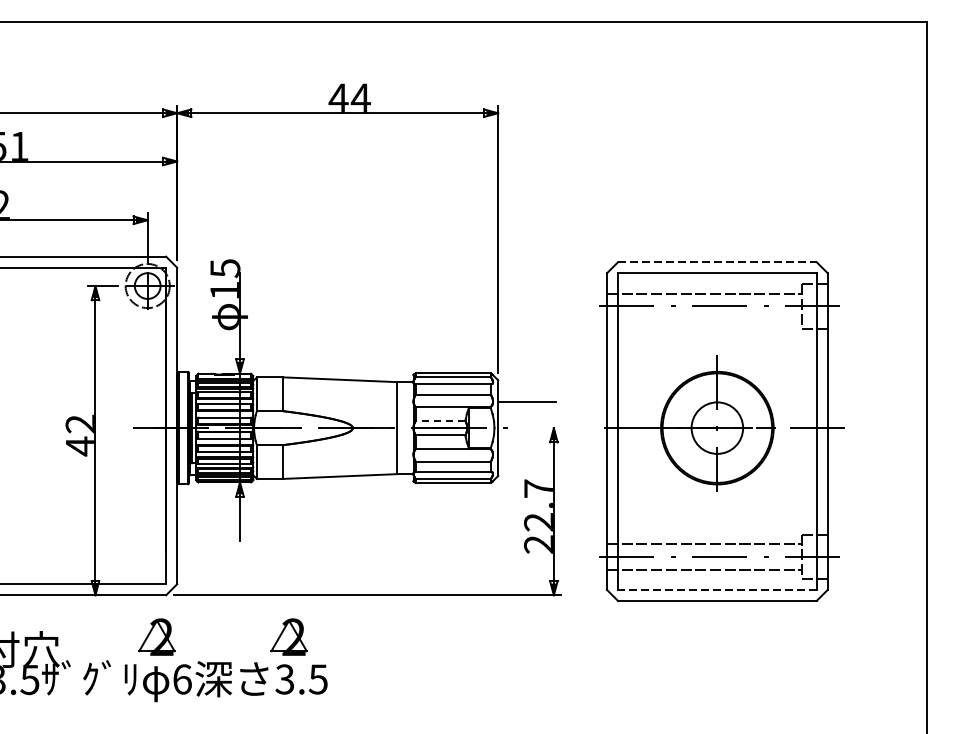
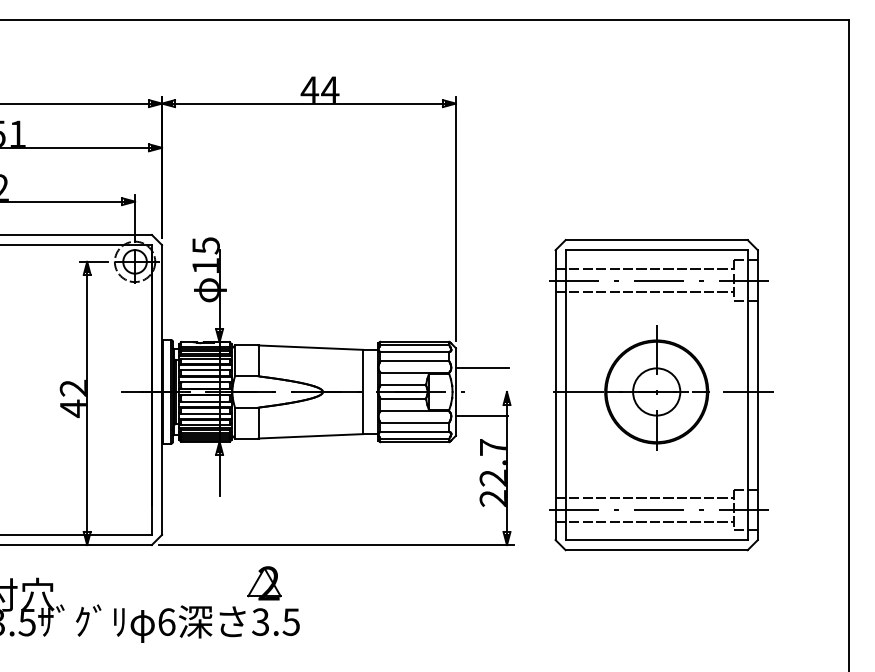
line: (718, 262) -> (657, 240), dashed -> solid
line: (704, 319) -> (644, 292), added
line: (440, 421) -> (403, 385), dashed -> solid
line: (526, 453) -> (481, 415), added
line: (717, 590) -> (656, 540), dashed -> solid
part: (156, 637) -> (143, 583), removed

